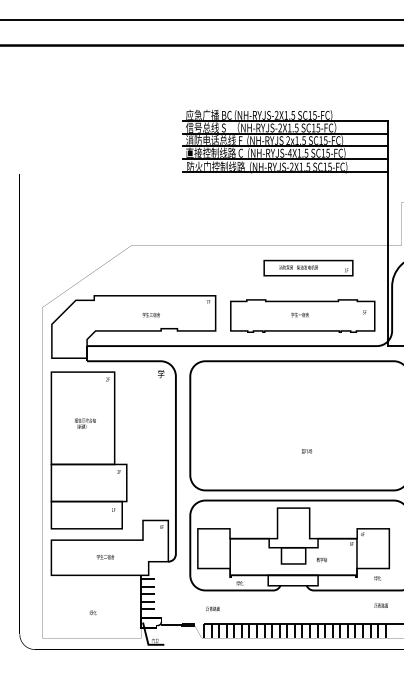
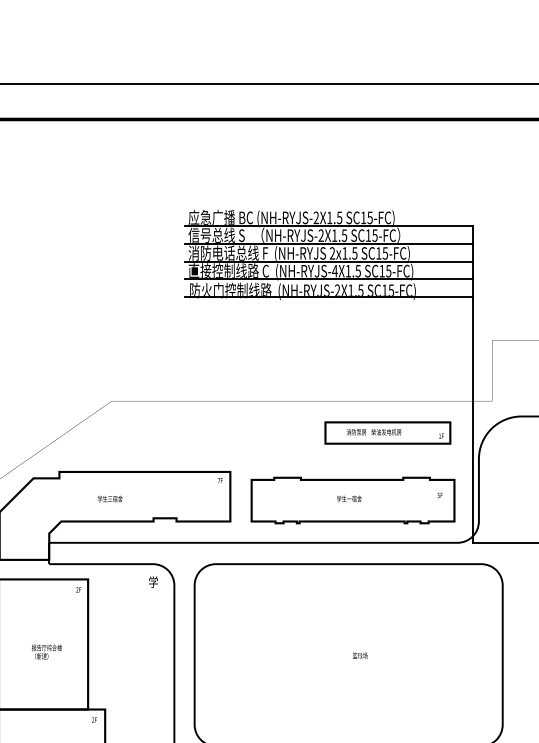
text: (308, 267) -> (387, 432), moved
text: (150, 314) -> (109, 498), moved
text: (306, 451) -> (359, 656), moved

